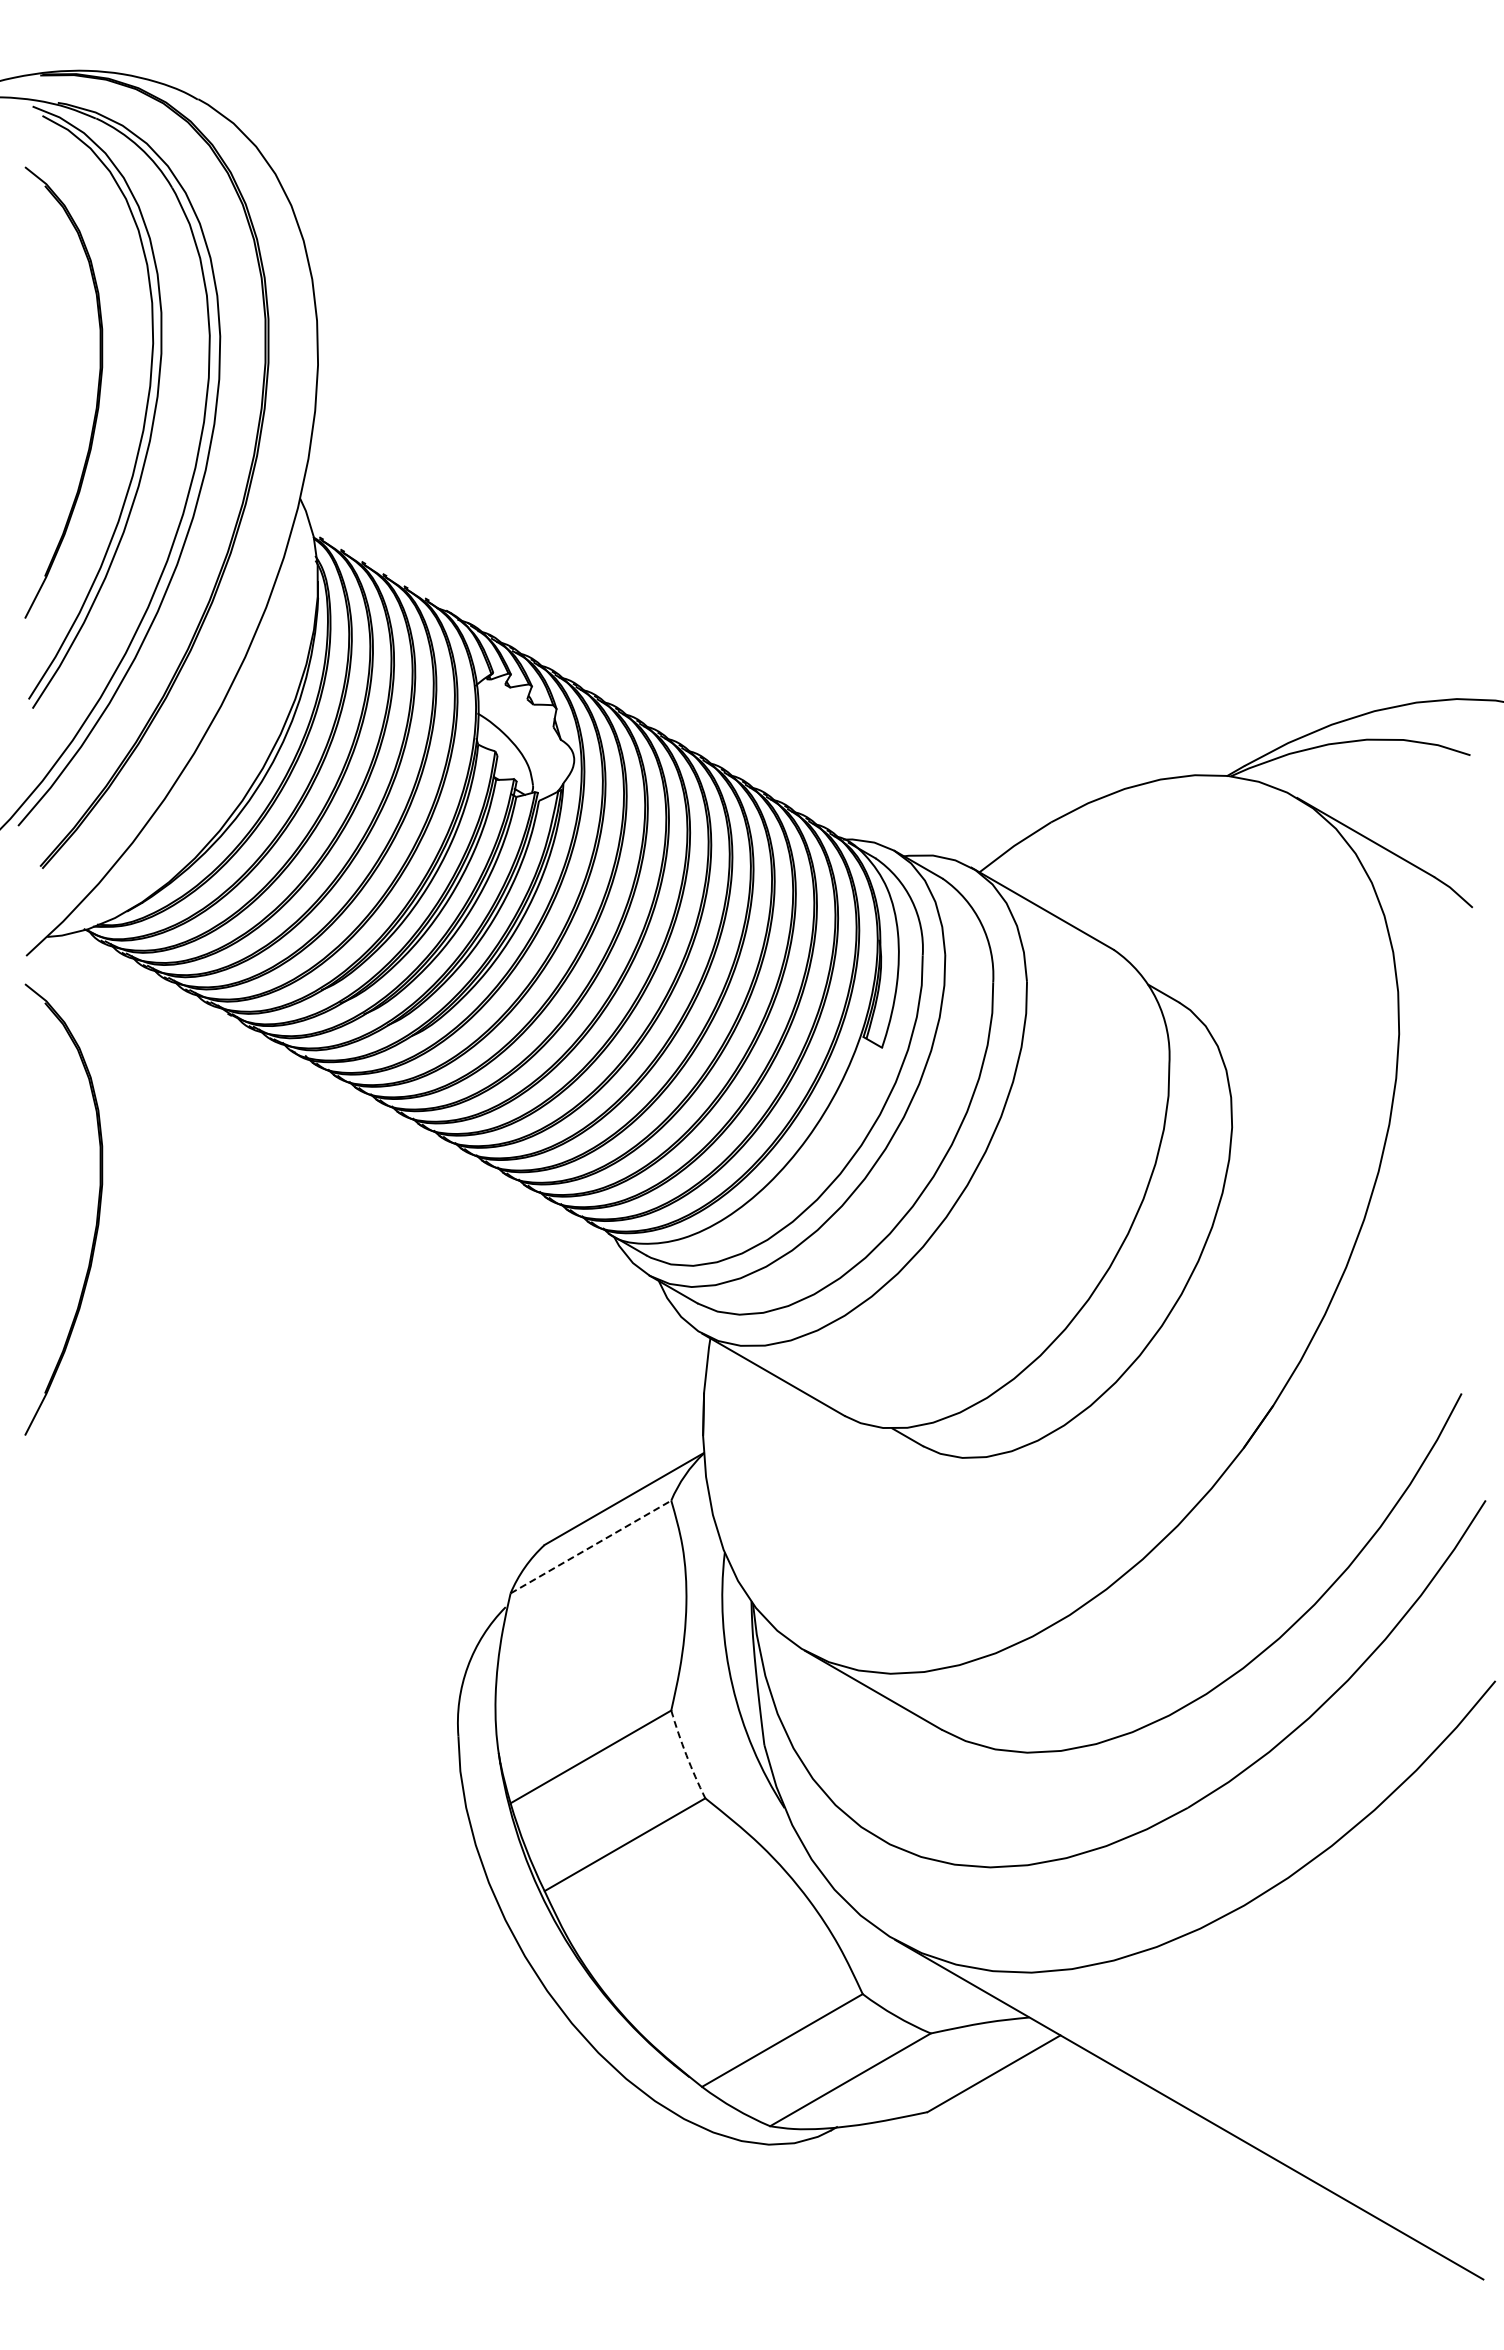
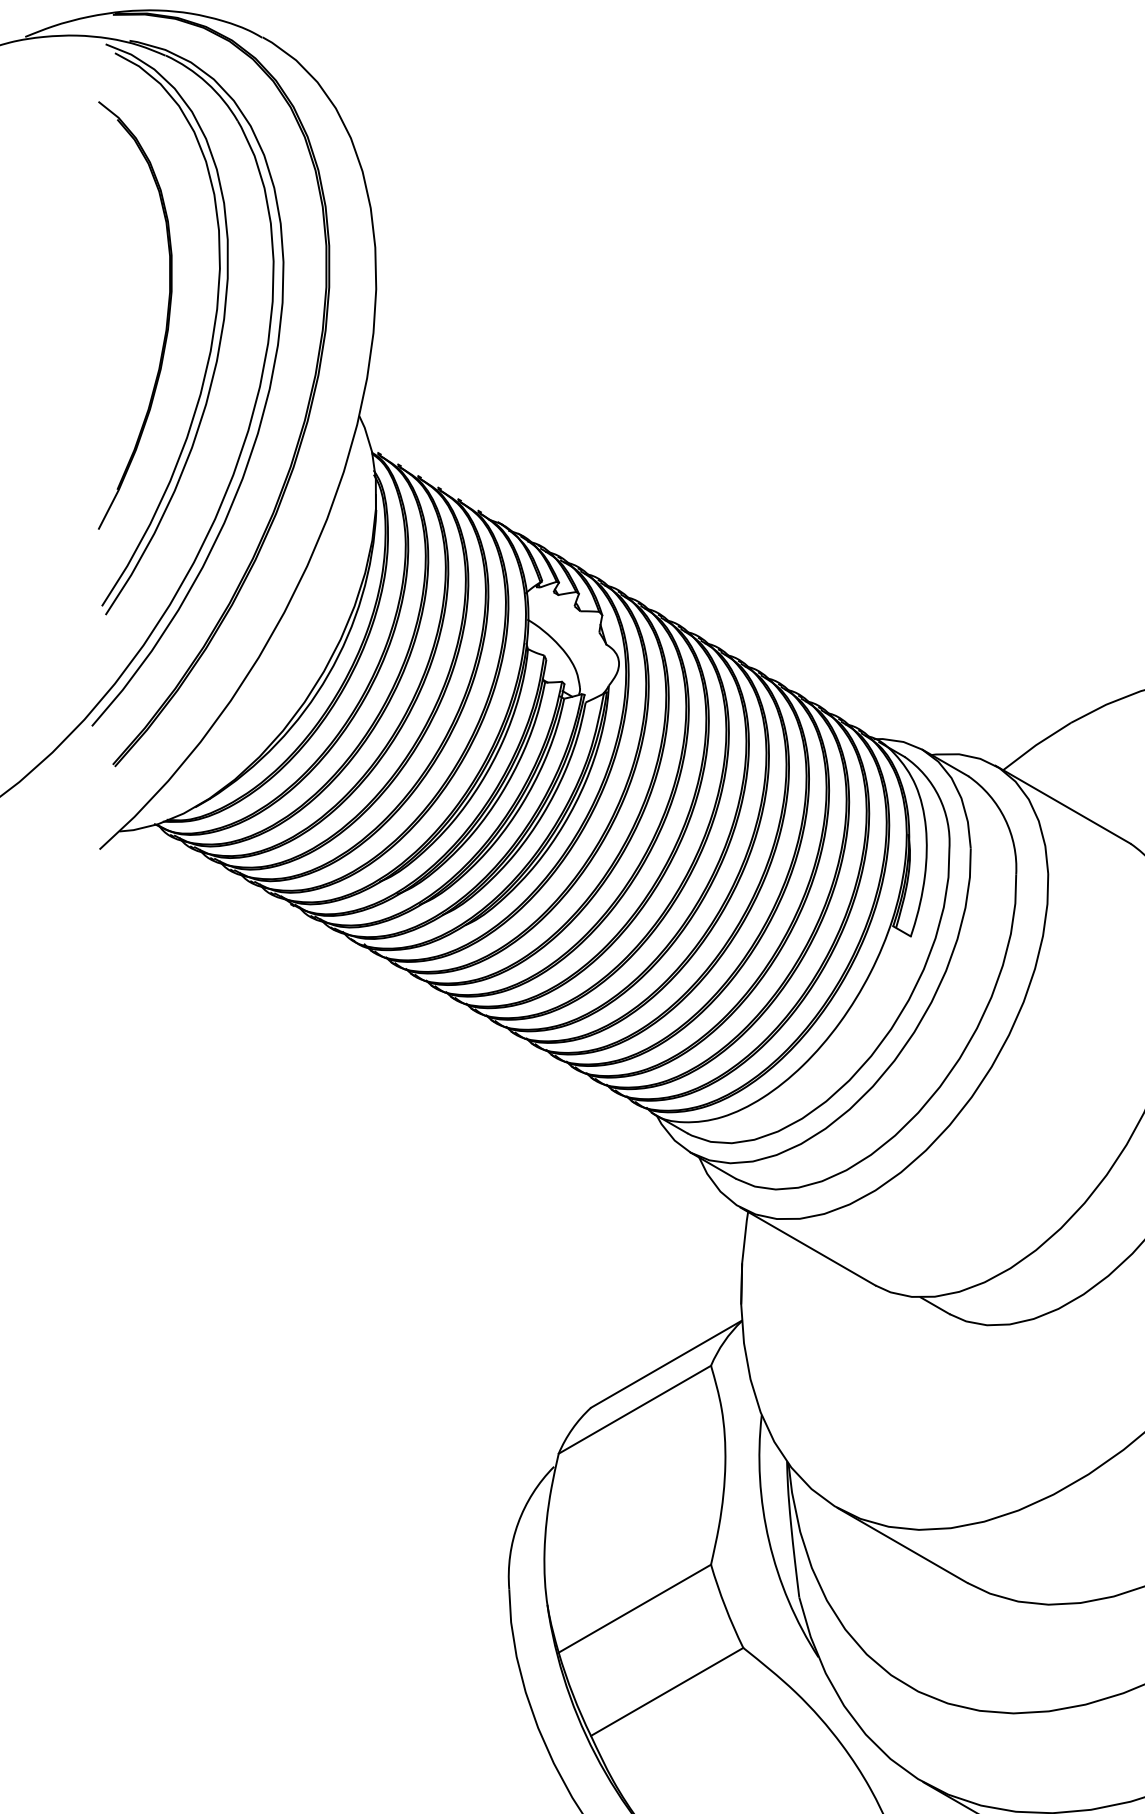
part: (96, 1214) -> (166, 1094), removed
line: (590, 1547) -> (634, 1410), dashed -> solid
arc: (686, 1755) -> (725, 1607), dashed -> solid

